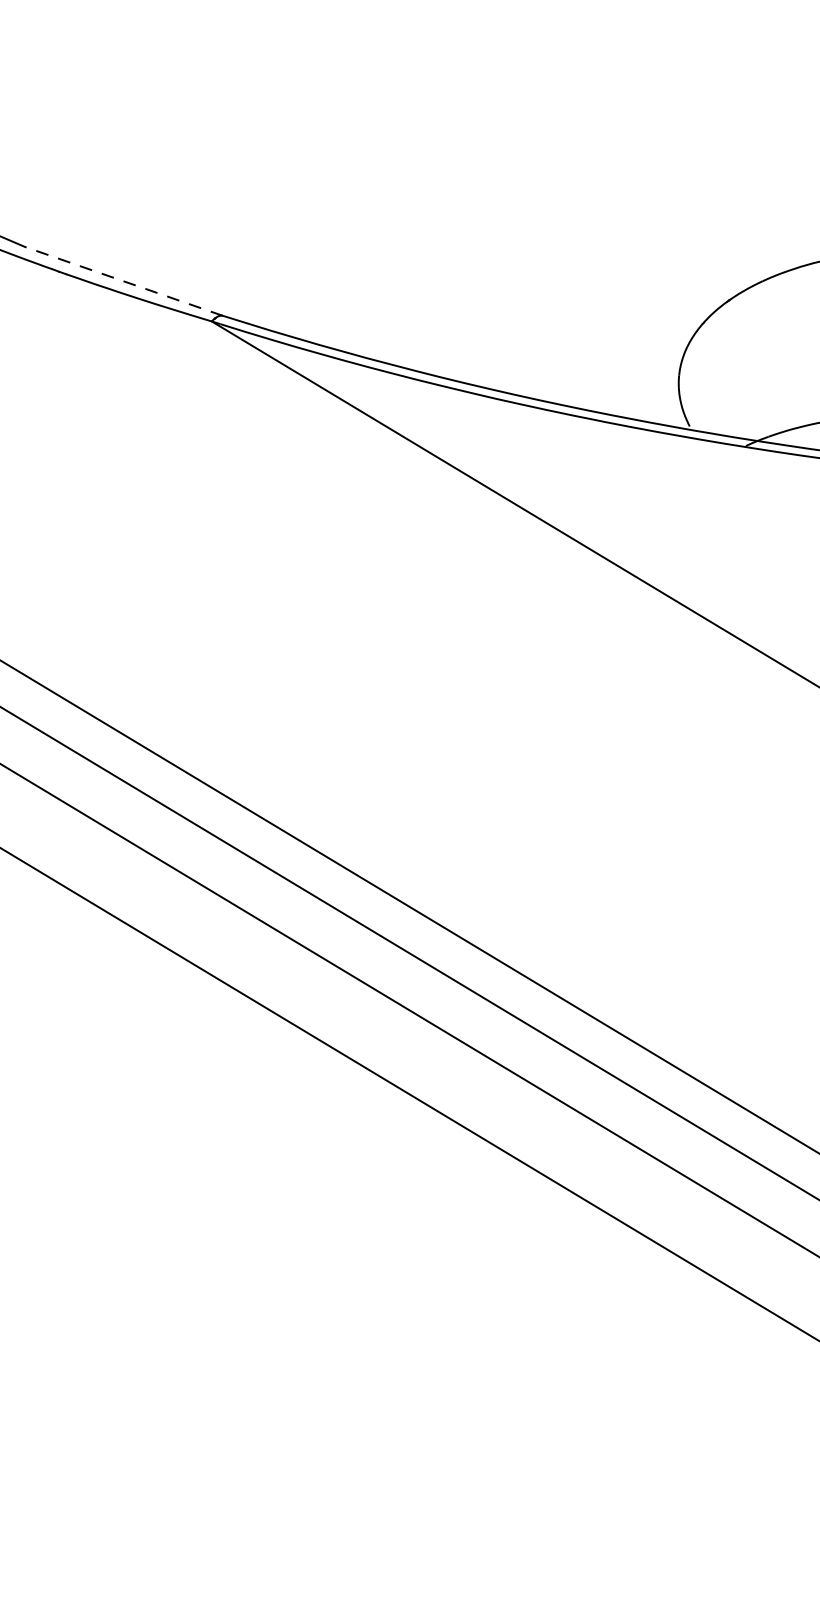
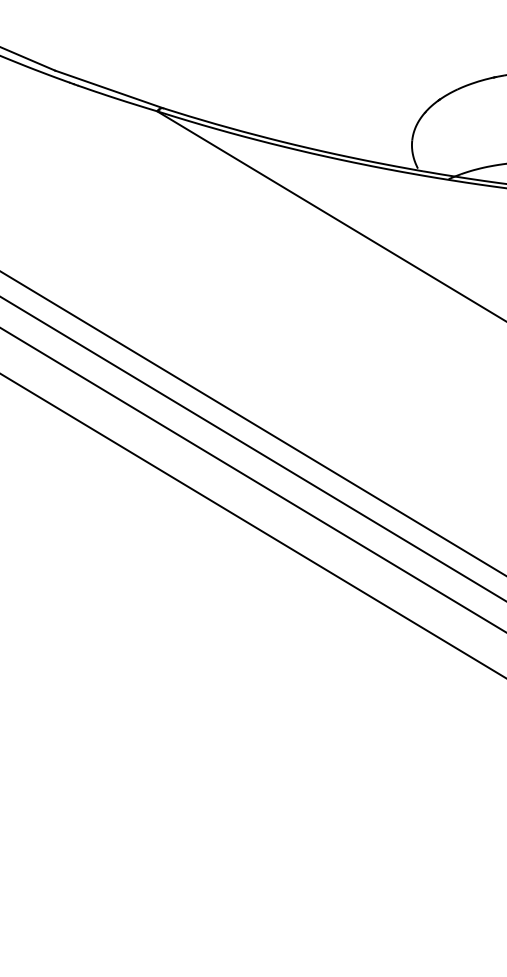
line: (122, 281) -> (108, 89), dashed -> solid

